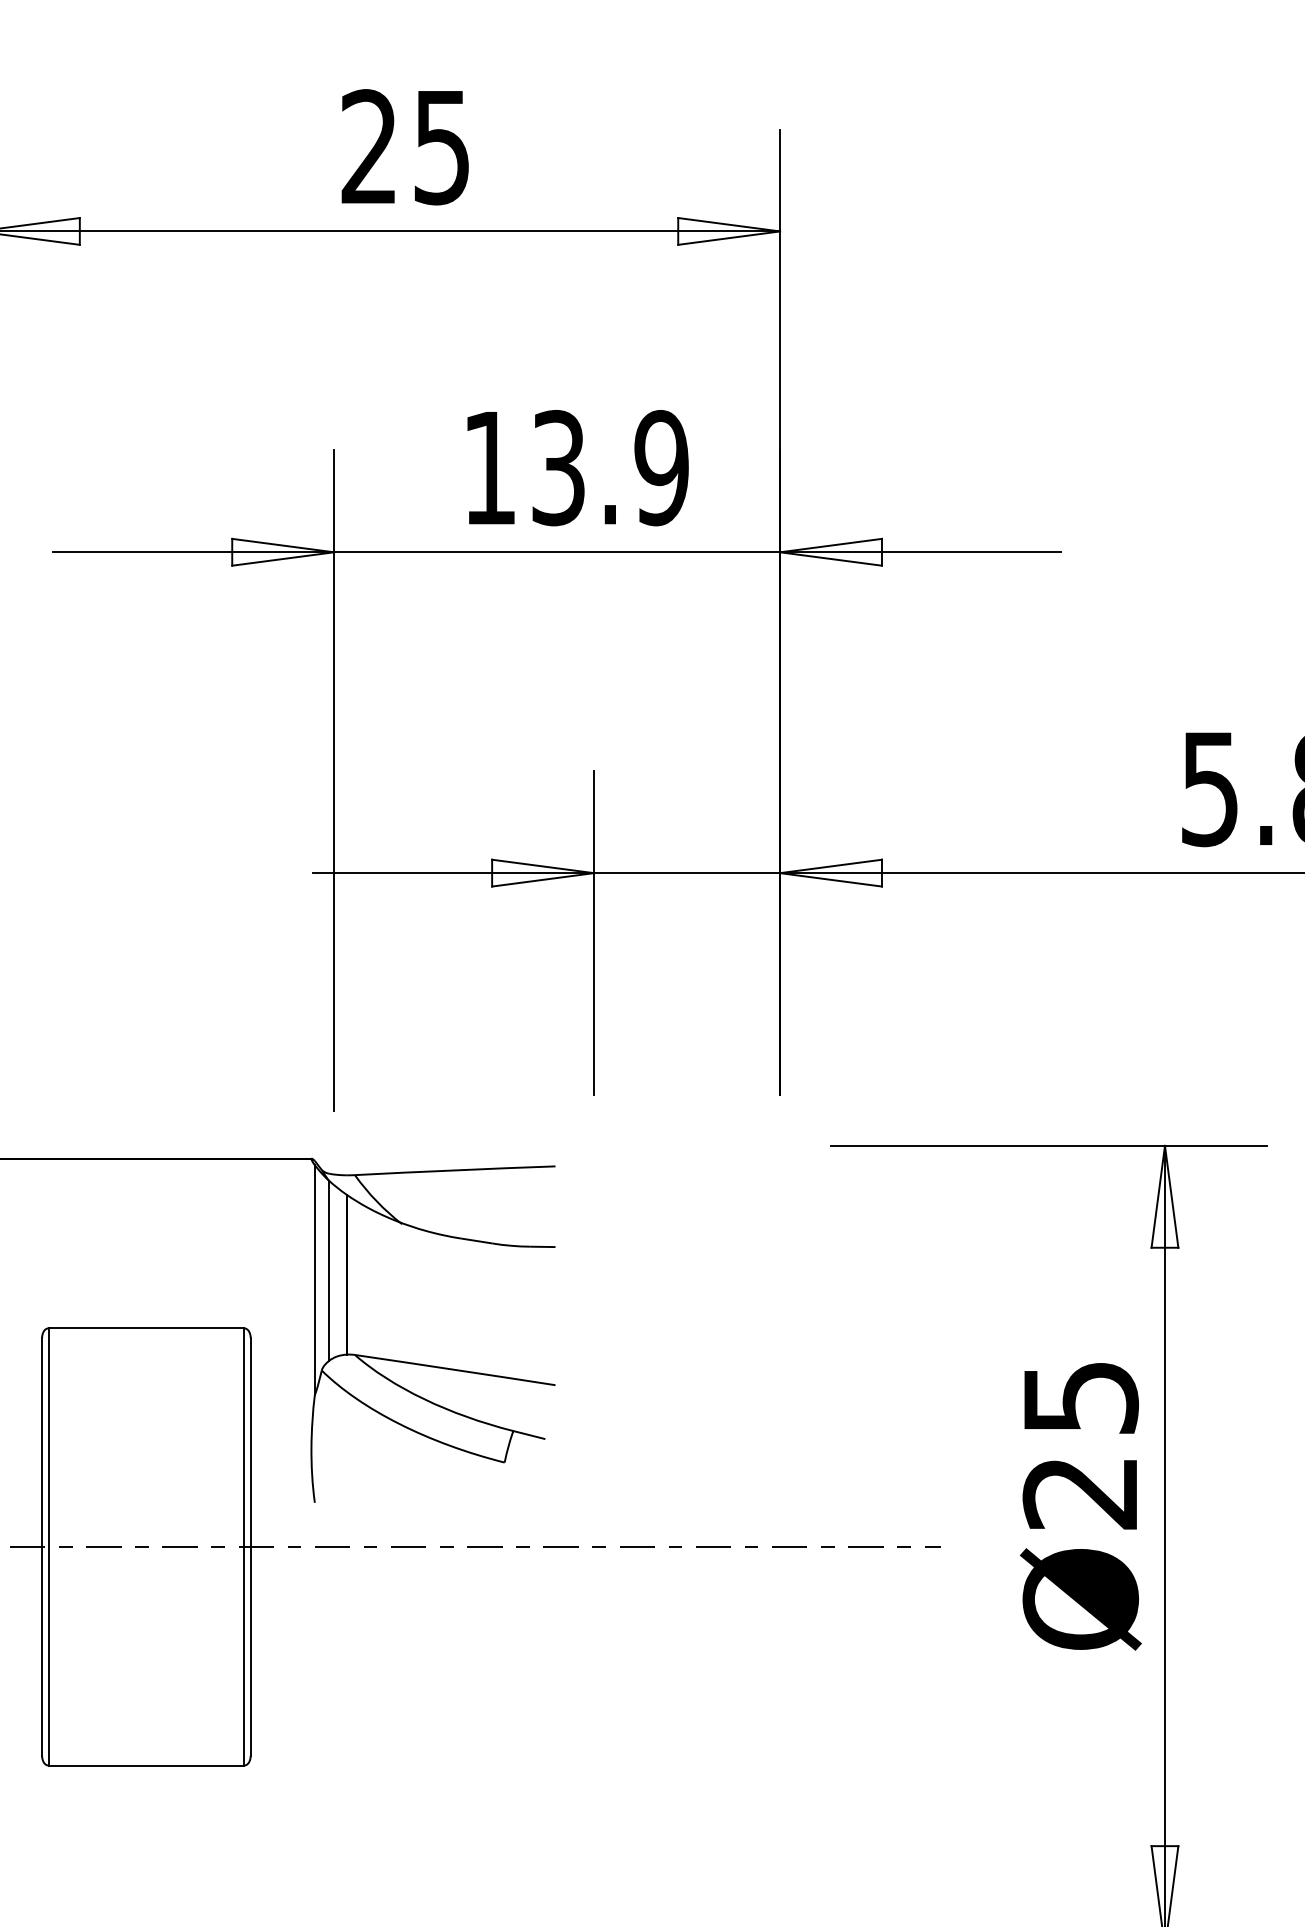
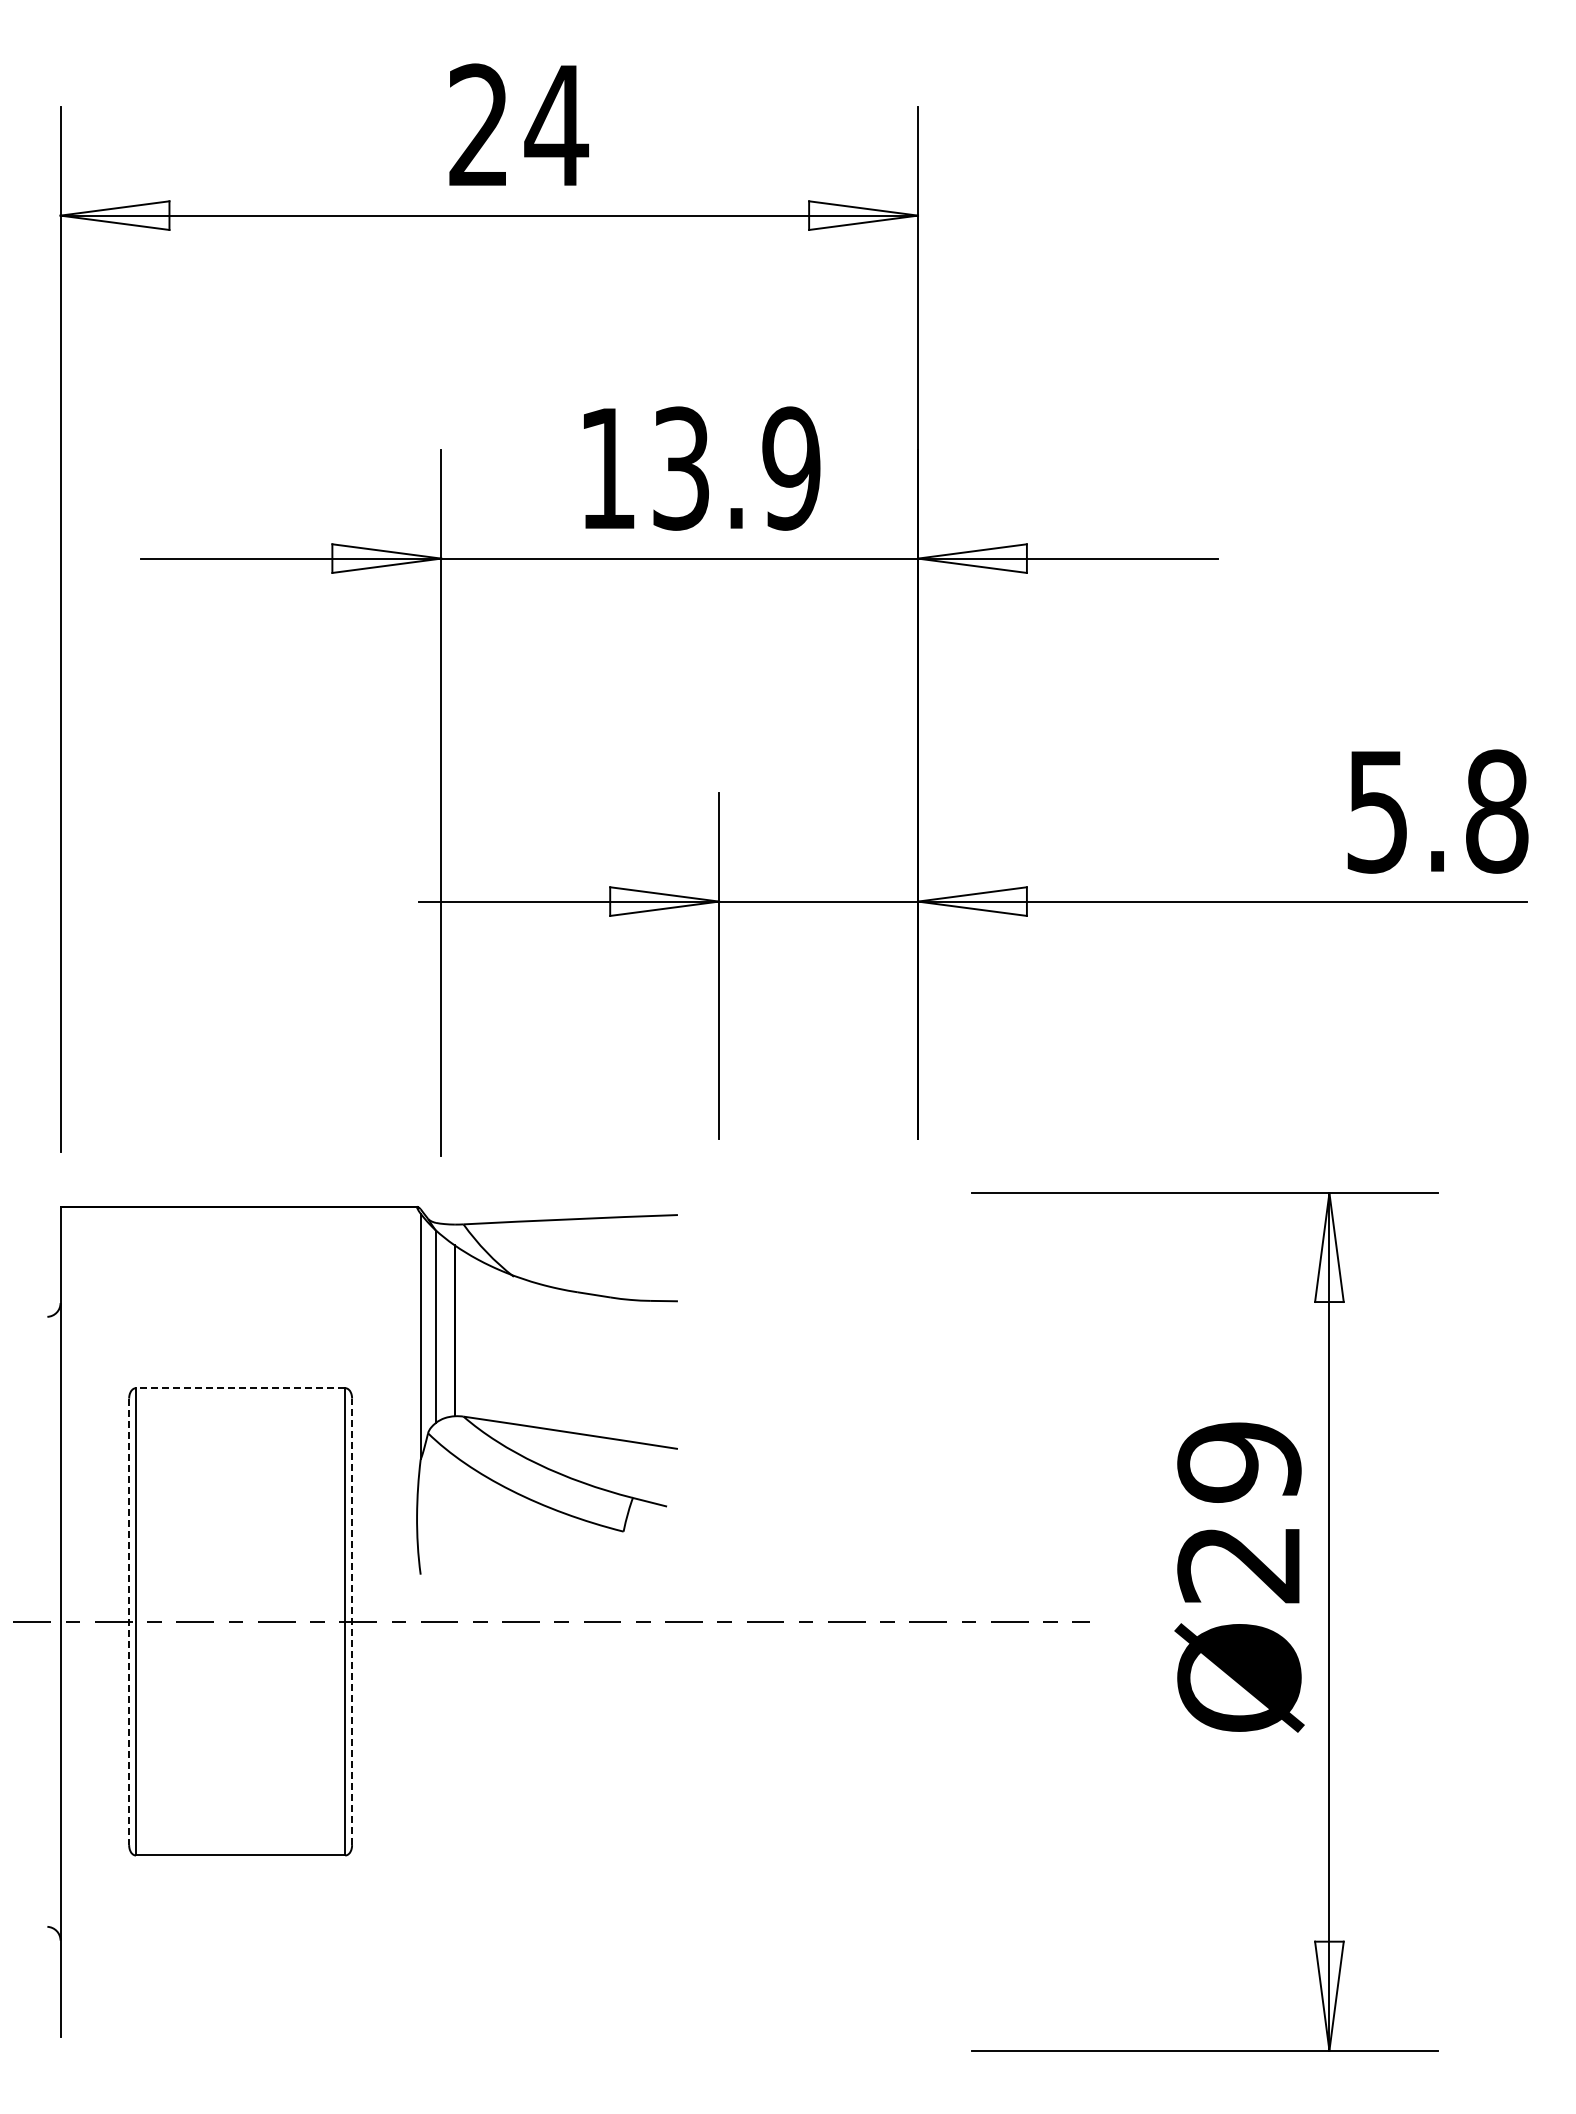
text: (441, 148) -> (556, 126), 25 -> 24
line: (146, 1328) -> (240, 1388), solid -> dashed
text: (1080, 1397) -> (1239, 1462), Ø25 -> Ø29
line: (251, 1546) -> (352, 1621), solid -> dashed
line: (42, 1547) -> (129, 1622), solid -> dashed

